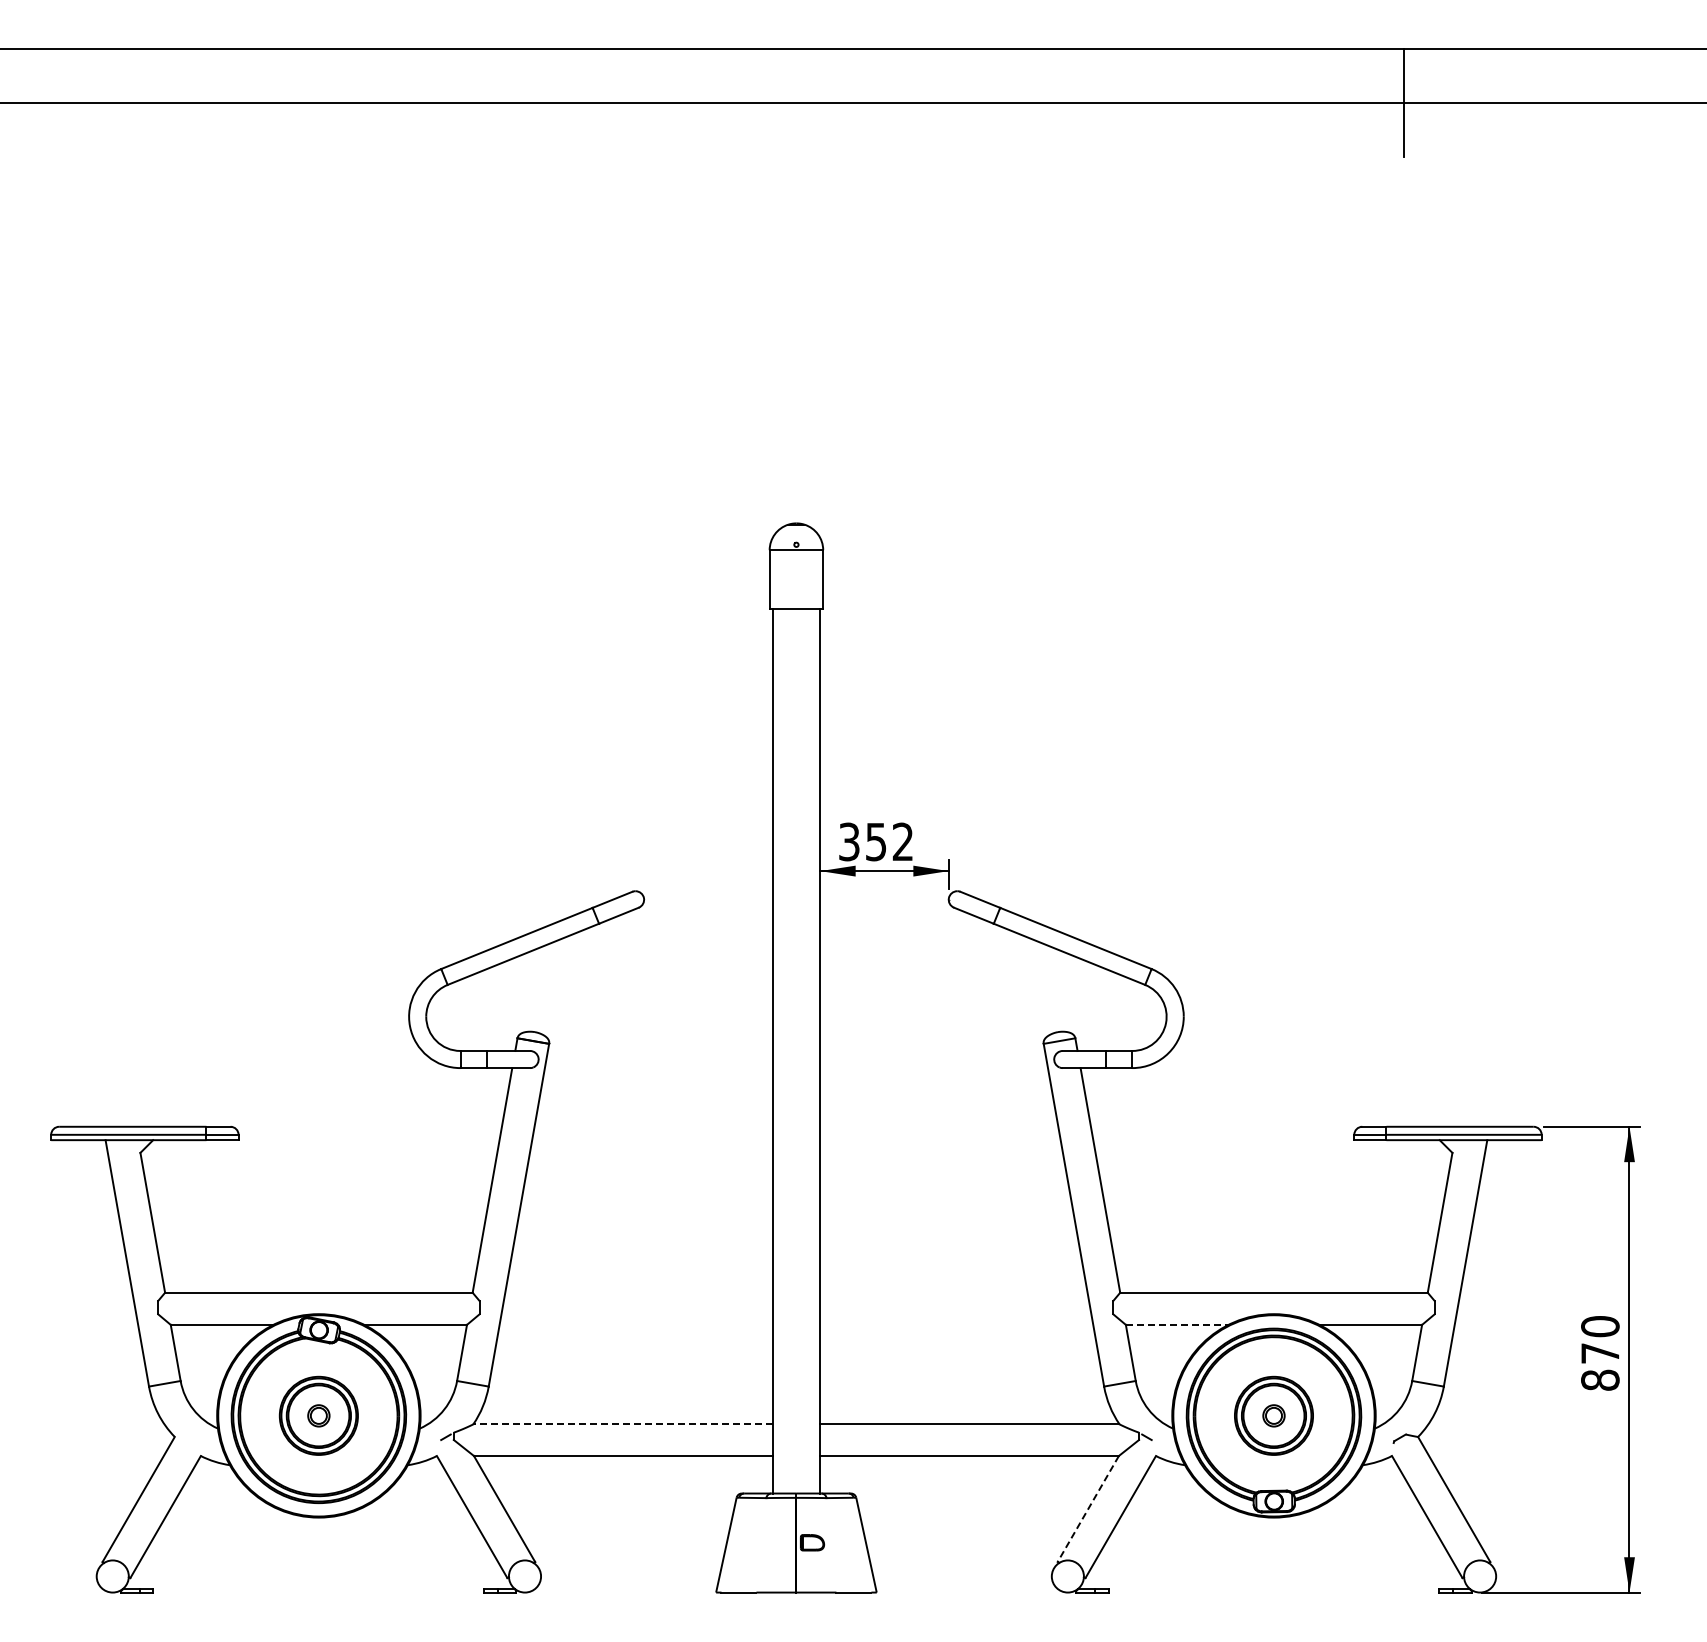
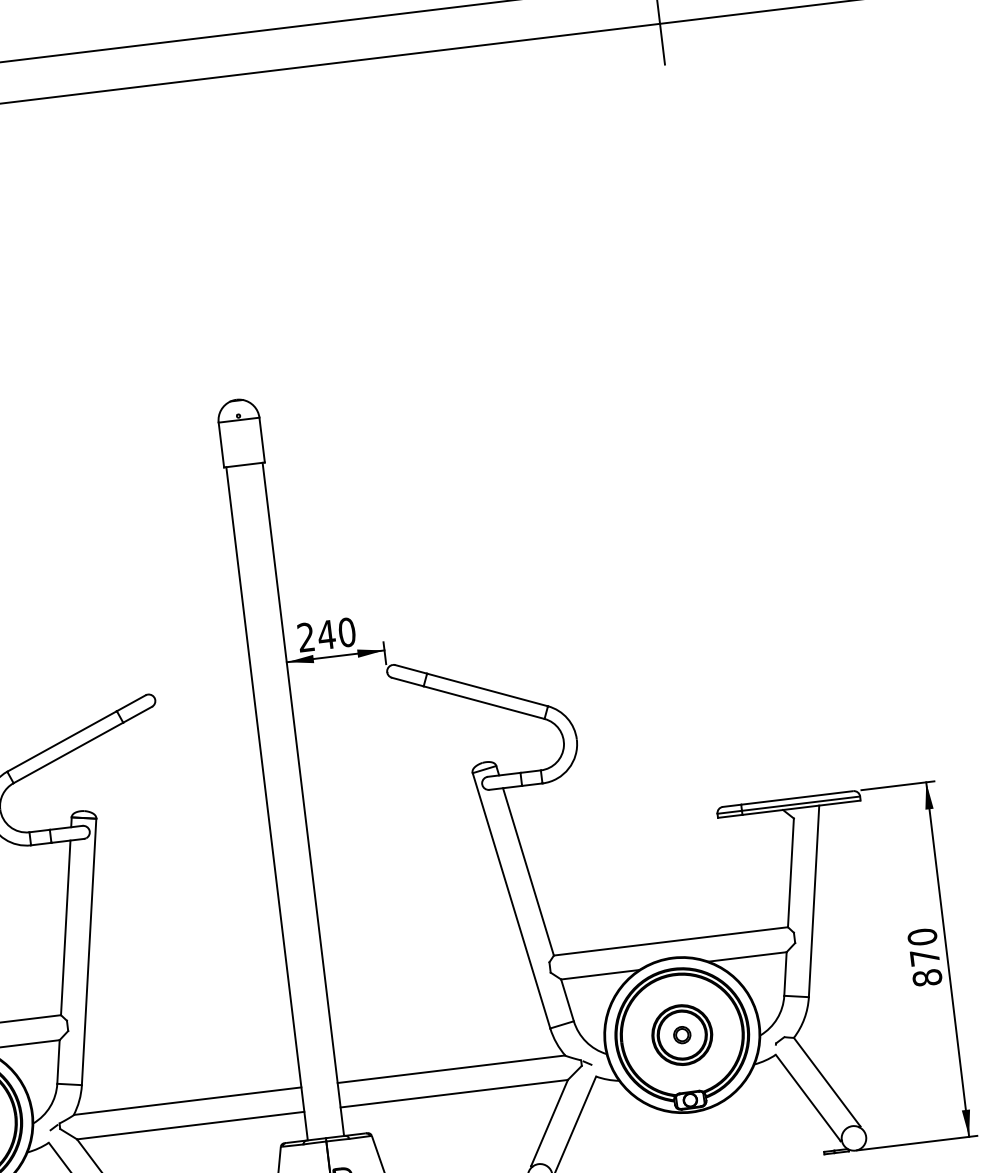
text: (876, 841) -> (326, 634), 352 -> 240
line: (1177, 1324) -> (600, 974), dashed -> solid
line: (622, 1423) -> (187, 1100), dashed -> solid
line: (1088, 1509) -> (549, 1123), dashed -> solid

